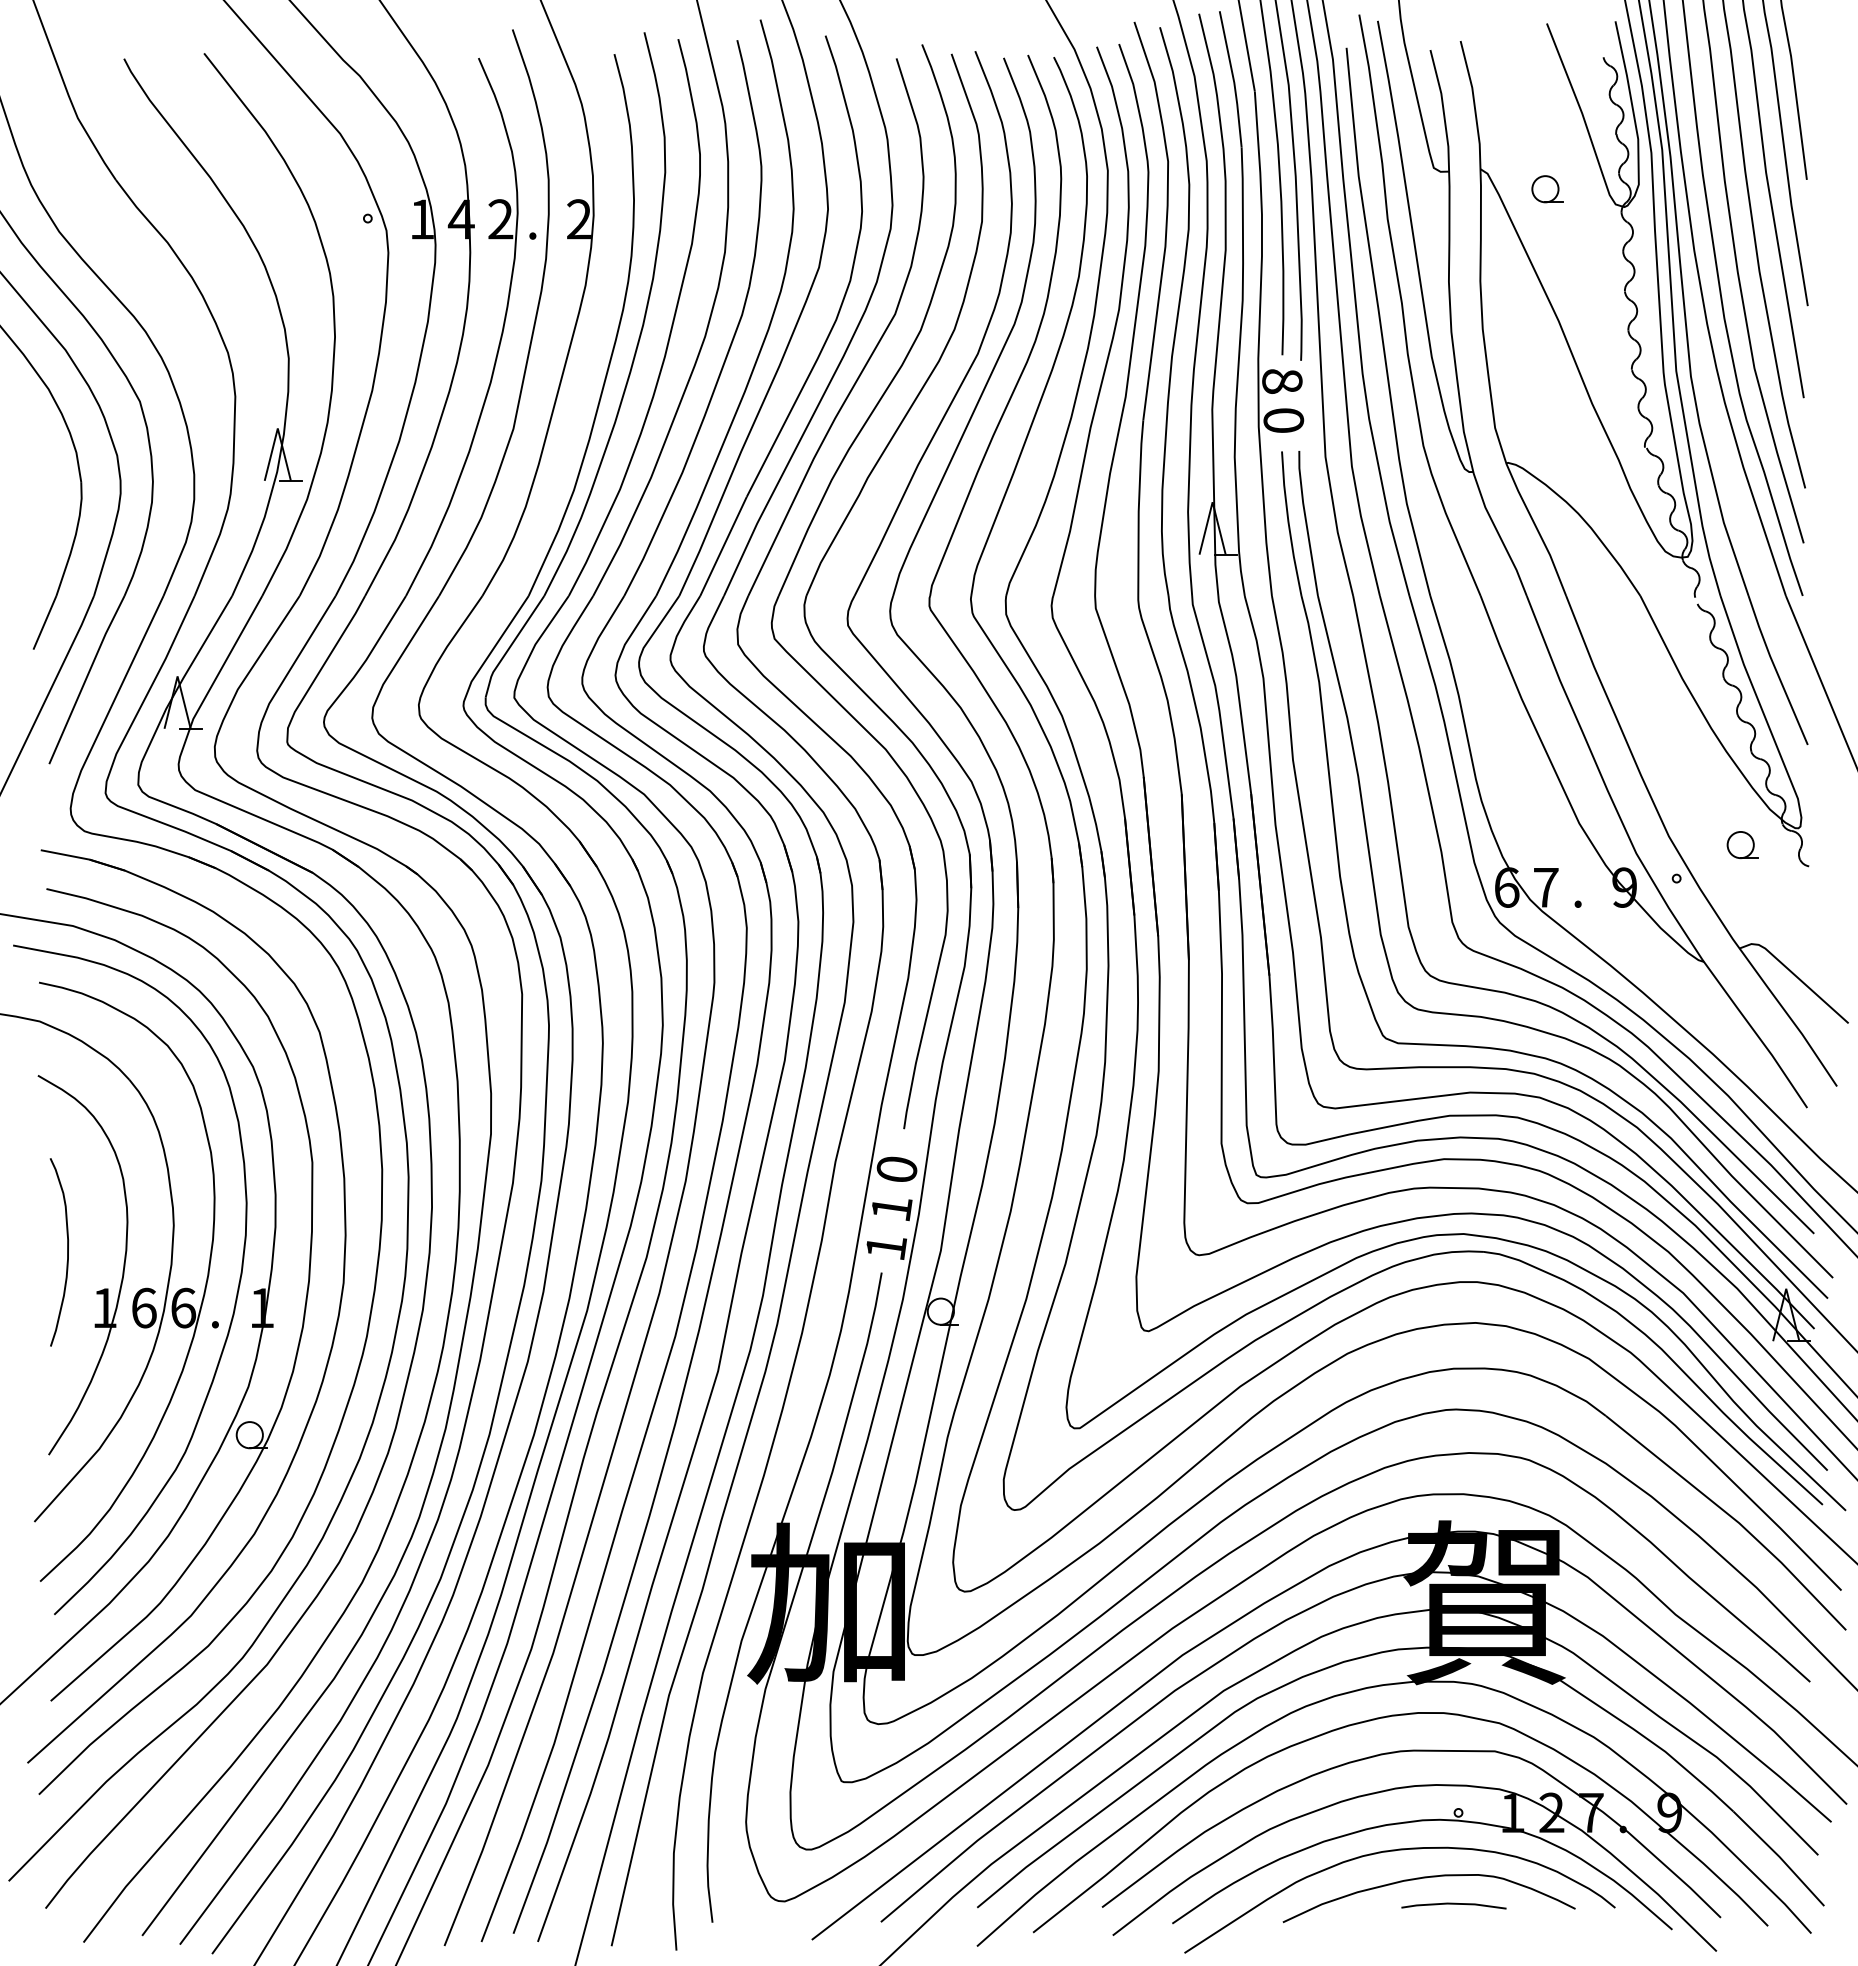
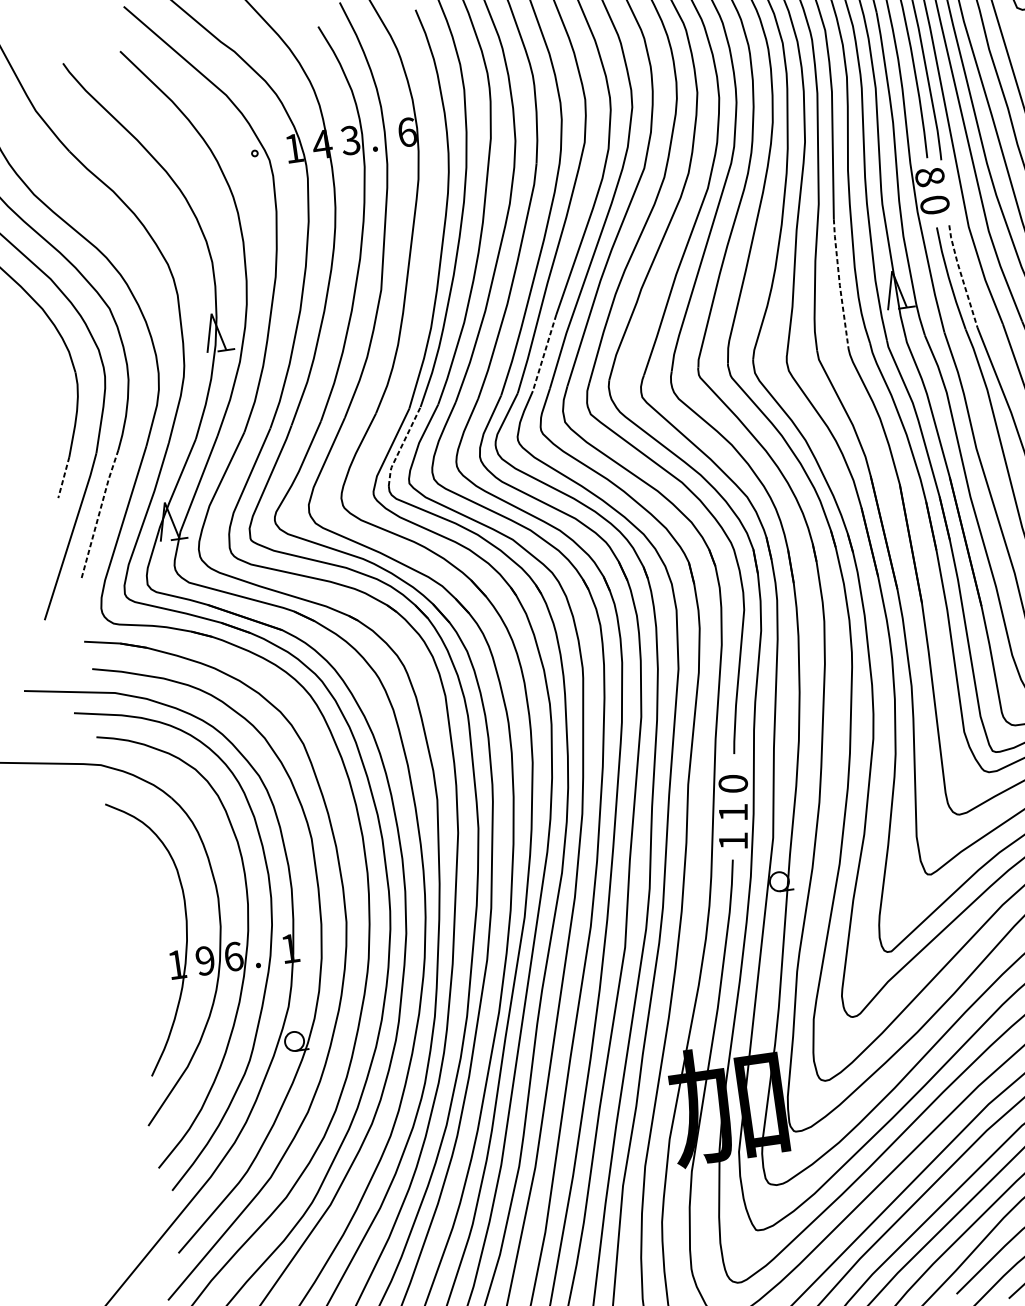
text: (500, 219) -> (350, 140), 2 -> 3
text: (579, 219) -> (407, 132), 2 -> 6
line: (1138, 508) -> (839, 283), solid -> dashed
line: (1306, 522) -> (961, 276), solid -> dashed
line: (723, 546) -> (544, 353), solid -> dashed
line: (44, 623) -> (63, 478), solid -> dashed
line: (510, 646) -> (401, 446), solid -> dashed
line: (86, 679) -> (99, 514), solid -> dashed
curve: (67, 1252) -> (144, 928), removed
text: (143, 1307) -> (204, 960), 6 -> 9

